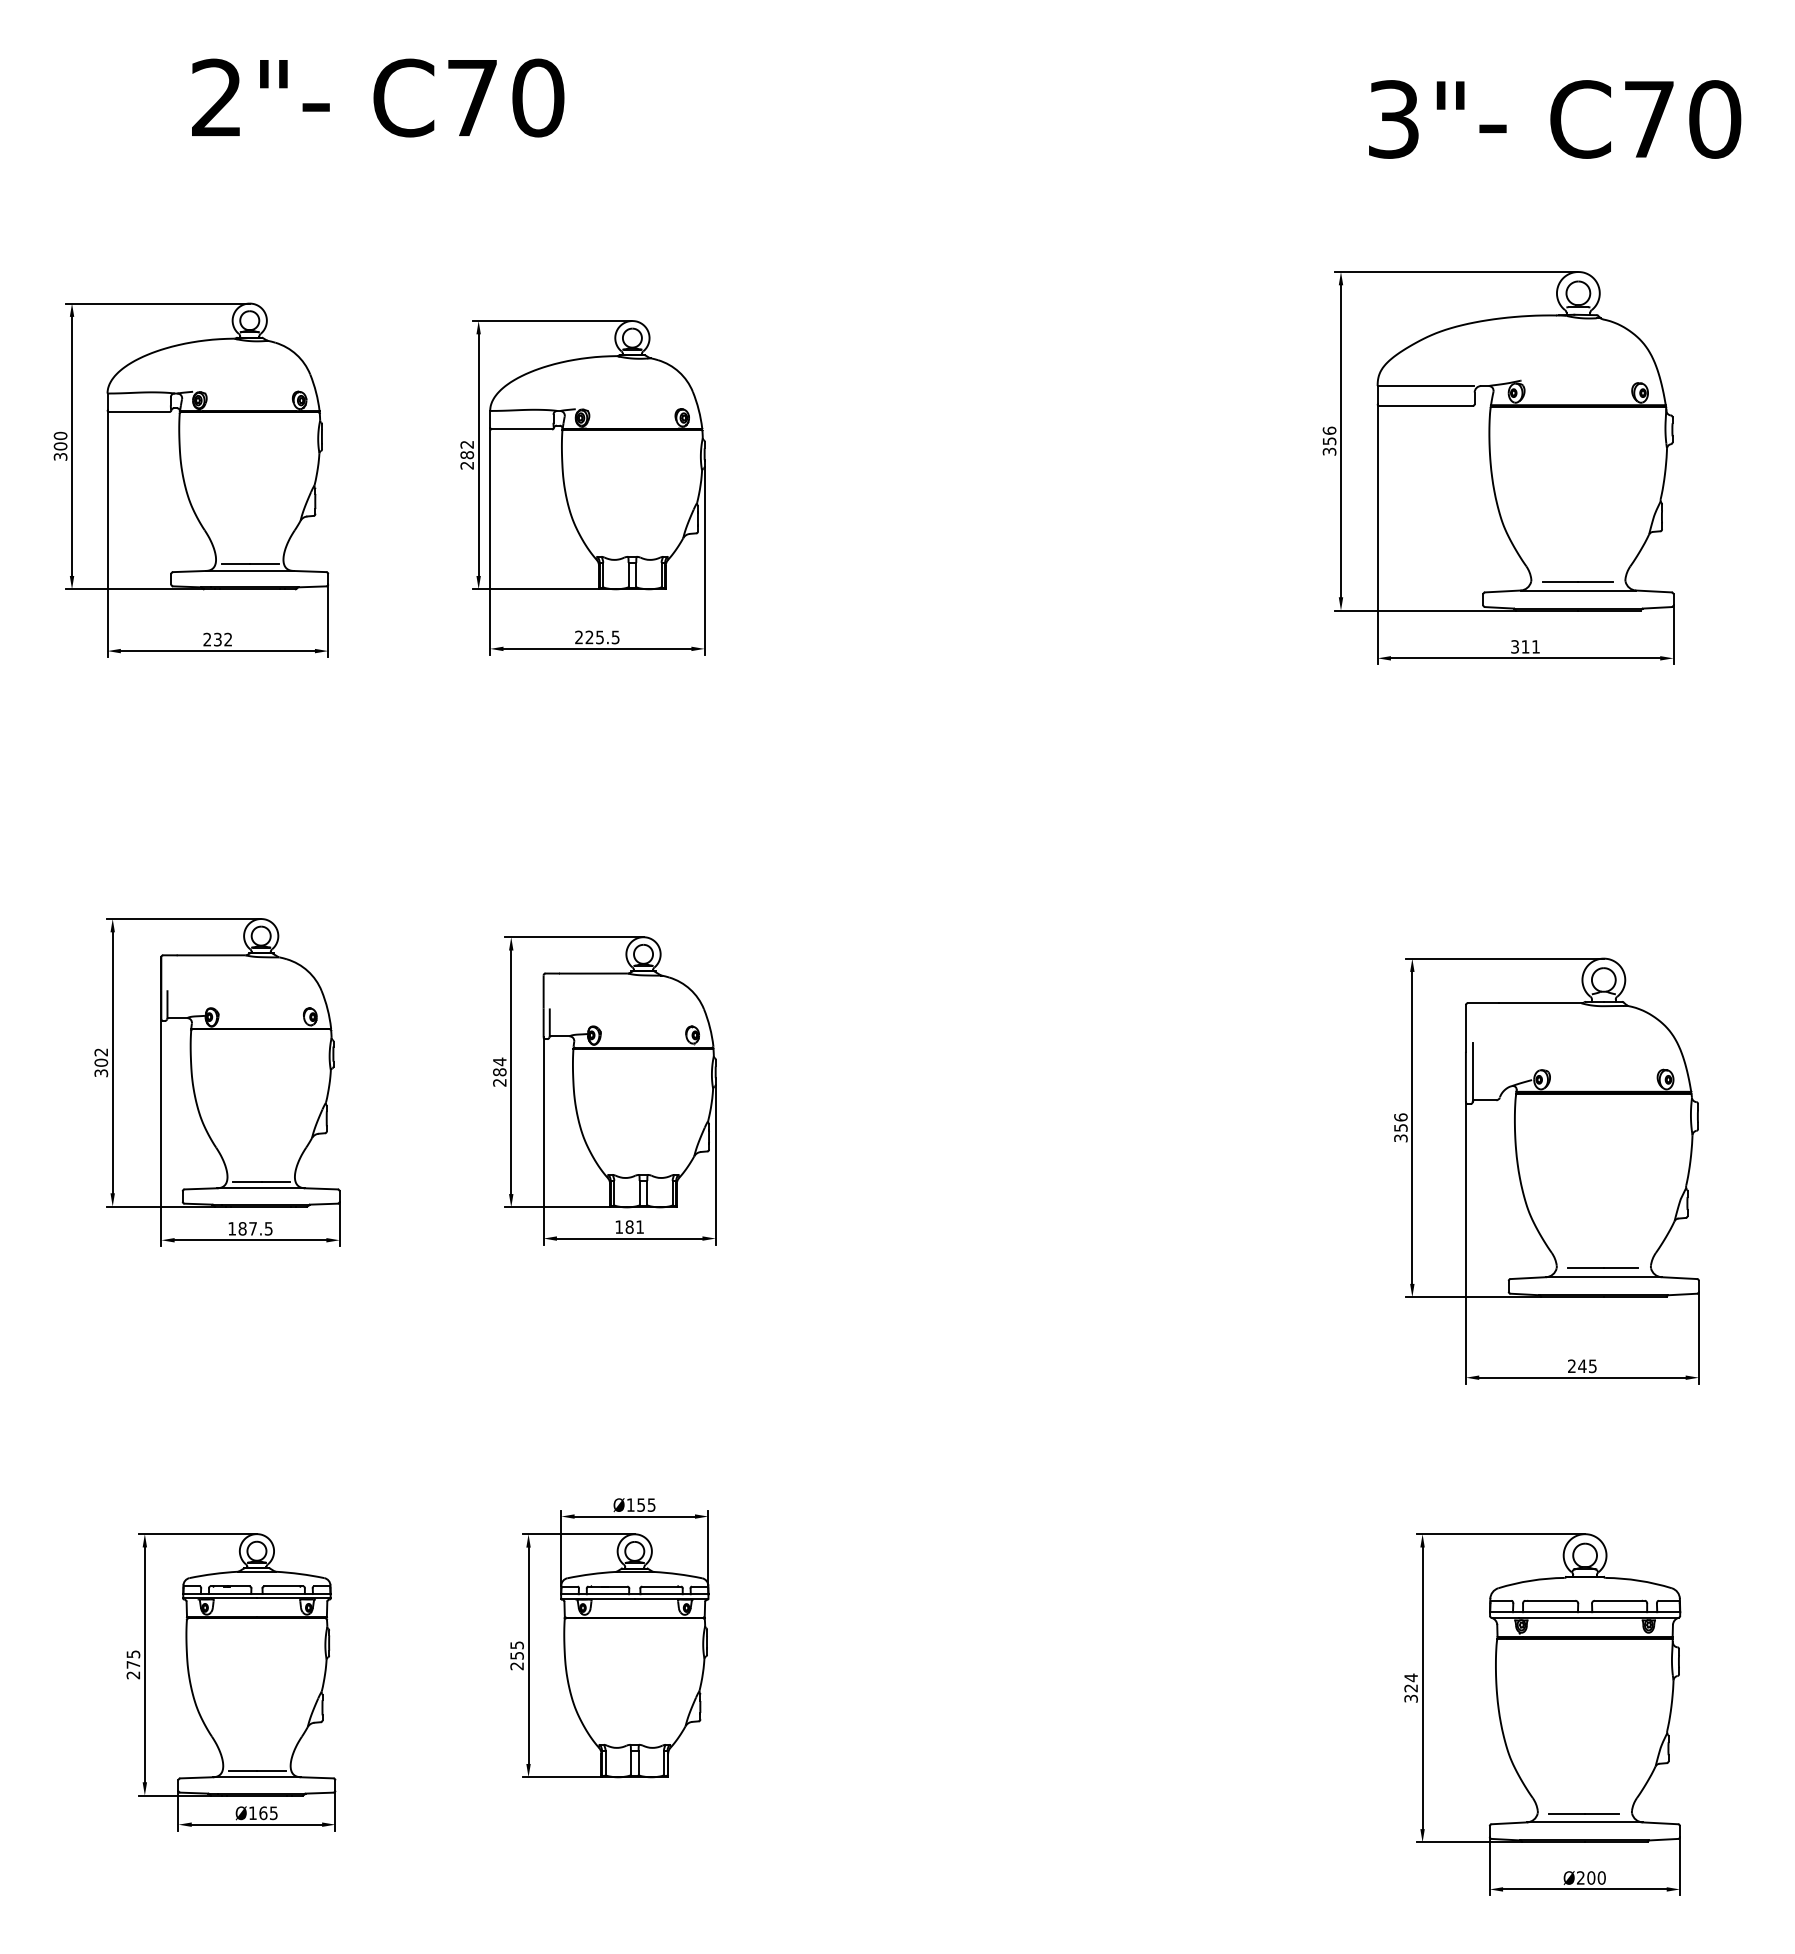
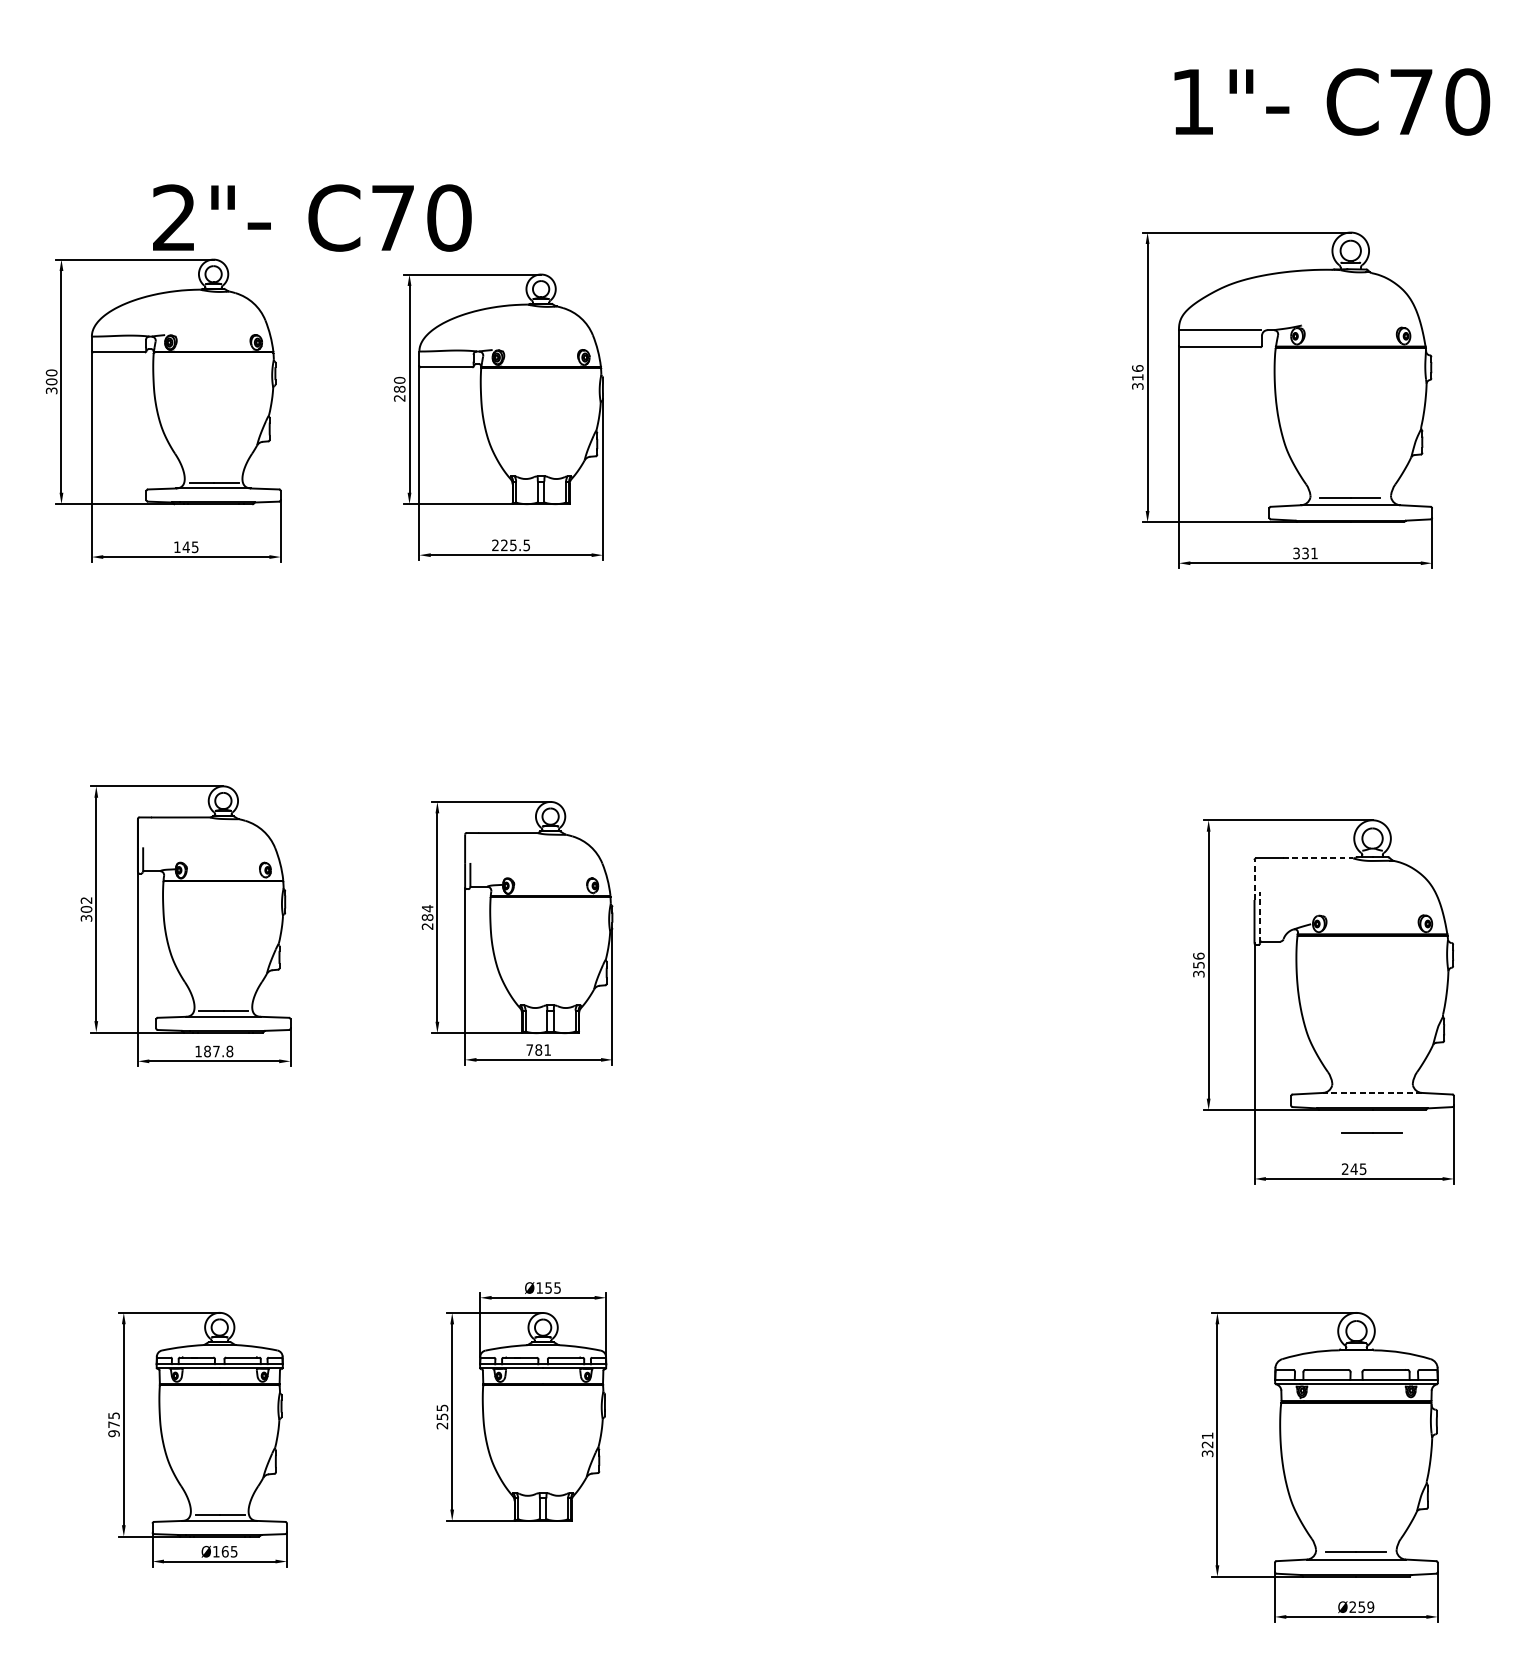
text: (378, 97) -> (312, 217), moved
text: (1393, 119) -> (1192, 102), 3"- -> 1"-
text: (1329, 441) -> (1137, 377), 356 -> 316
text: (467, 444) -> (399, 380), 282 -> 280
text: (217, 639) -> (185, 547), 232 -> 145
text: (1525, 646) -> (1305, 553), 311 -> 331
line: (1540, 1003) -> (1318, 858), solid -> dashed
line: (1465, 1027) -> (1254, 879), solid -> dashed
line: (1472, 1072) -> (1260, 917), solid -> dashed
text: (618, 1226) -> (529, 1049), 181 -> 781
text: (268, 1228) -> (229, 1051), 187.5 -> 187.8
line: (1602, 1267) -> (1371, 1131), moved
line: (1603, 1277) -> (1372, 1093), solid -> dashed
text: (133, 1675) -> (114, 1433), 275 -> 975
text: (1410, 1677) -> (1207, 1435), 324 -> 321
text: (1596, 1877) -> (1366, 1606), Ø200 -> Ø259

